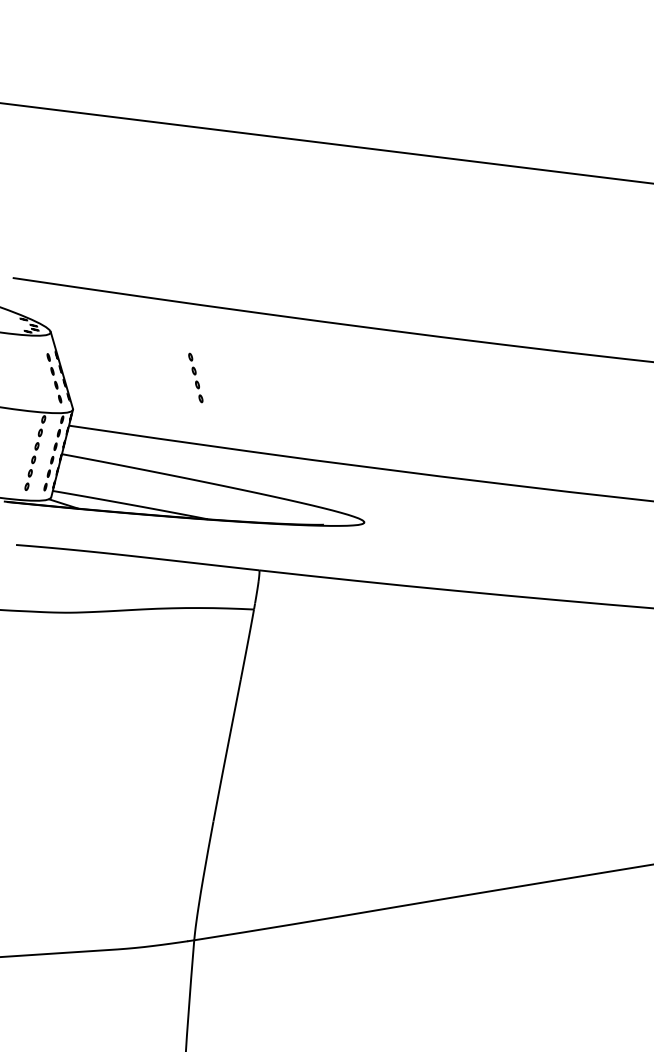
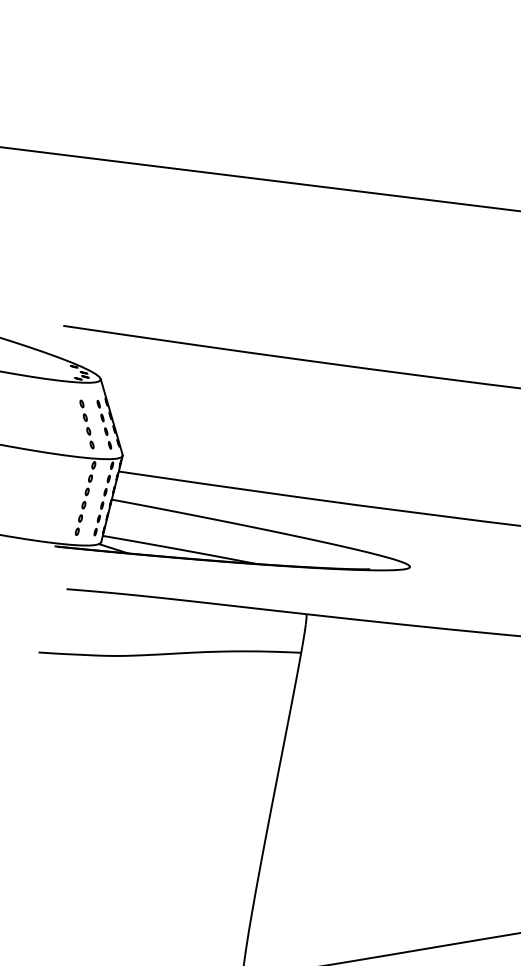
part: (195, 377) -> (86, 424), moved

